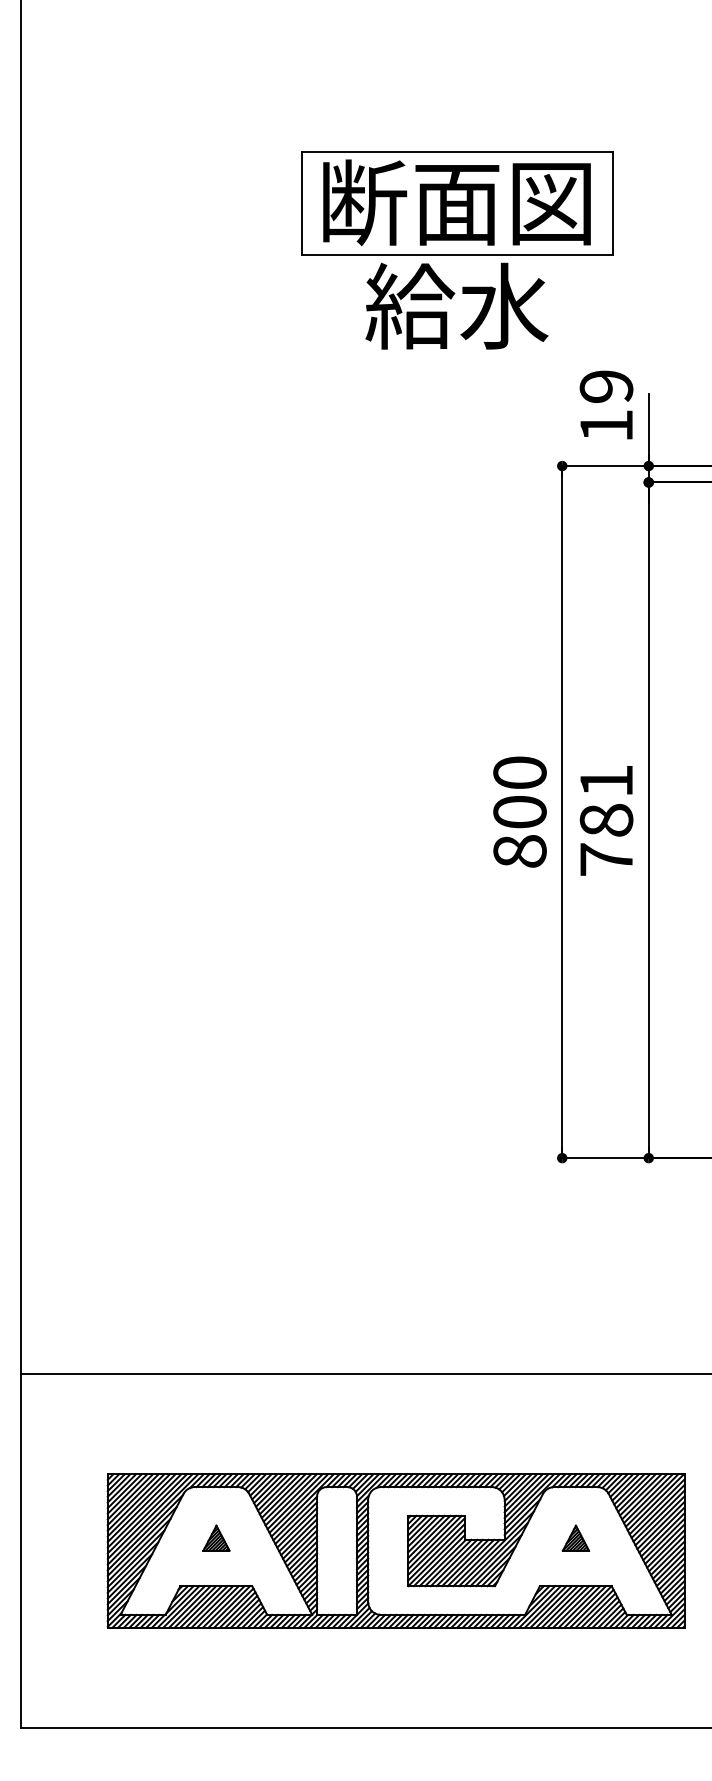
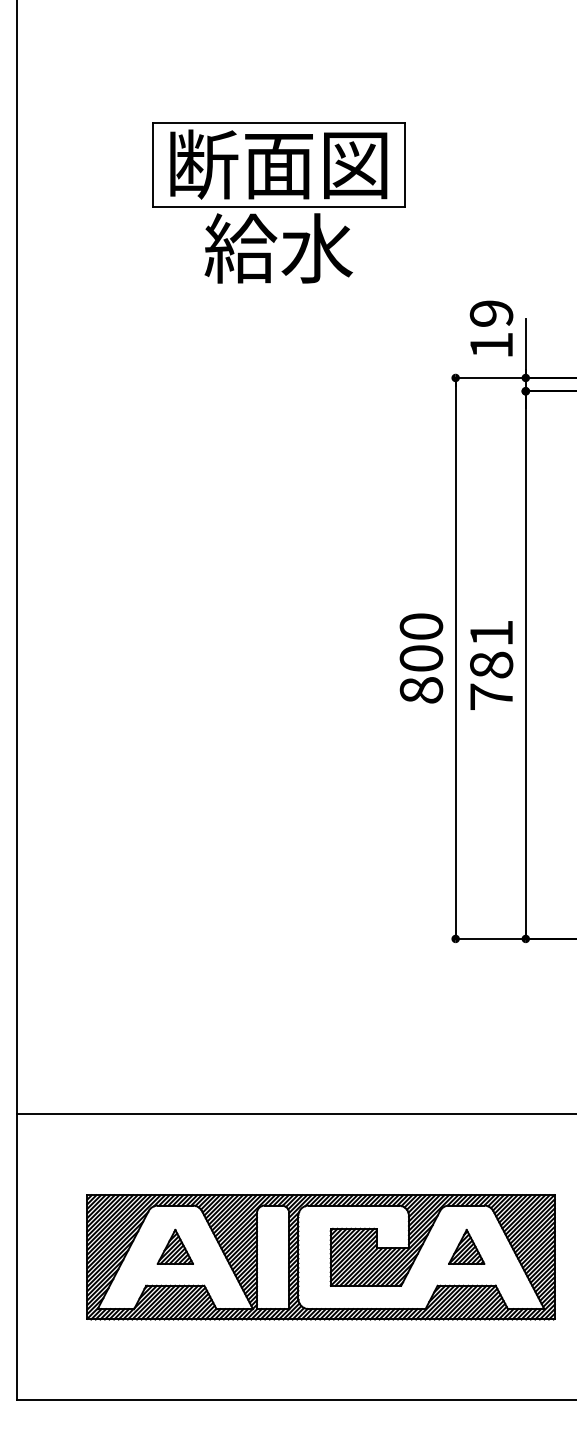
part: (457, 250) -> (279, 203), moved
part: (216, 1538) -> (175, 1247), size x1.67
part: (575, 1538) -> (466, 1247), size x1.67

